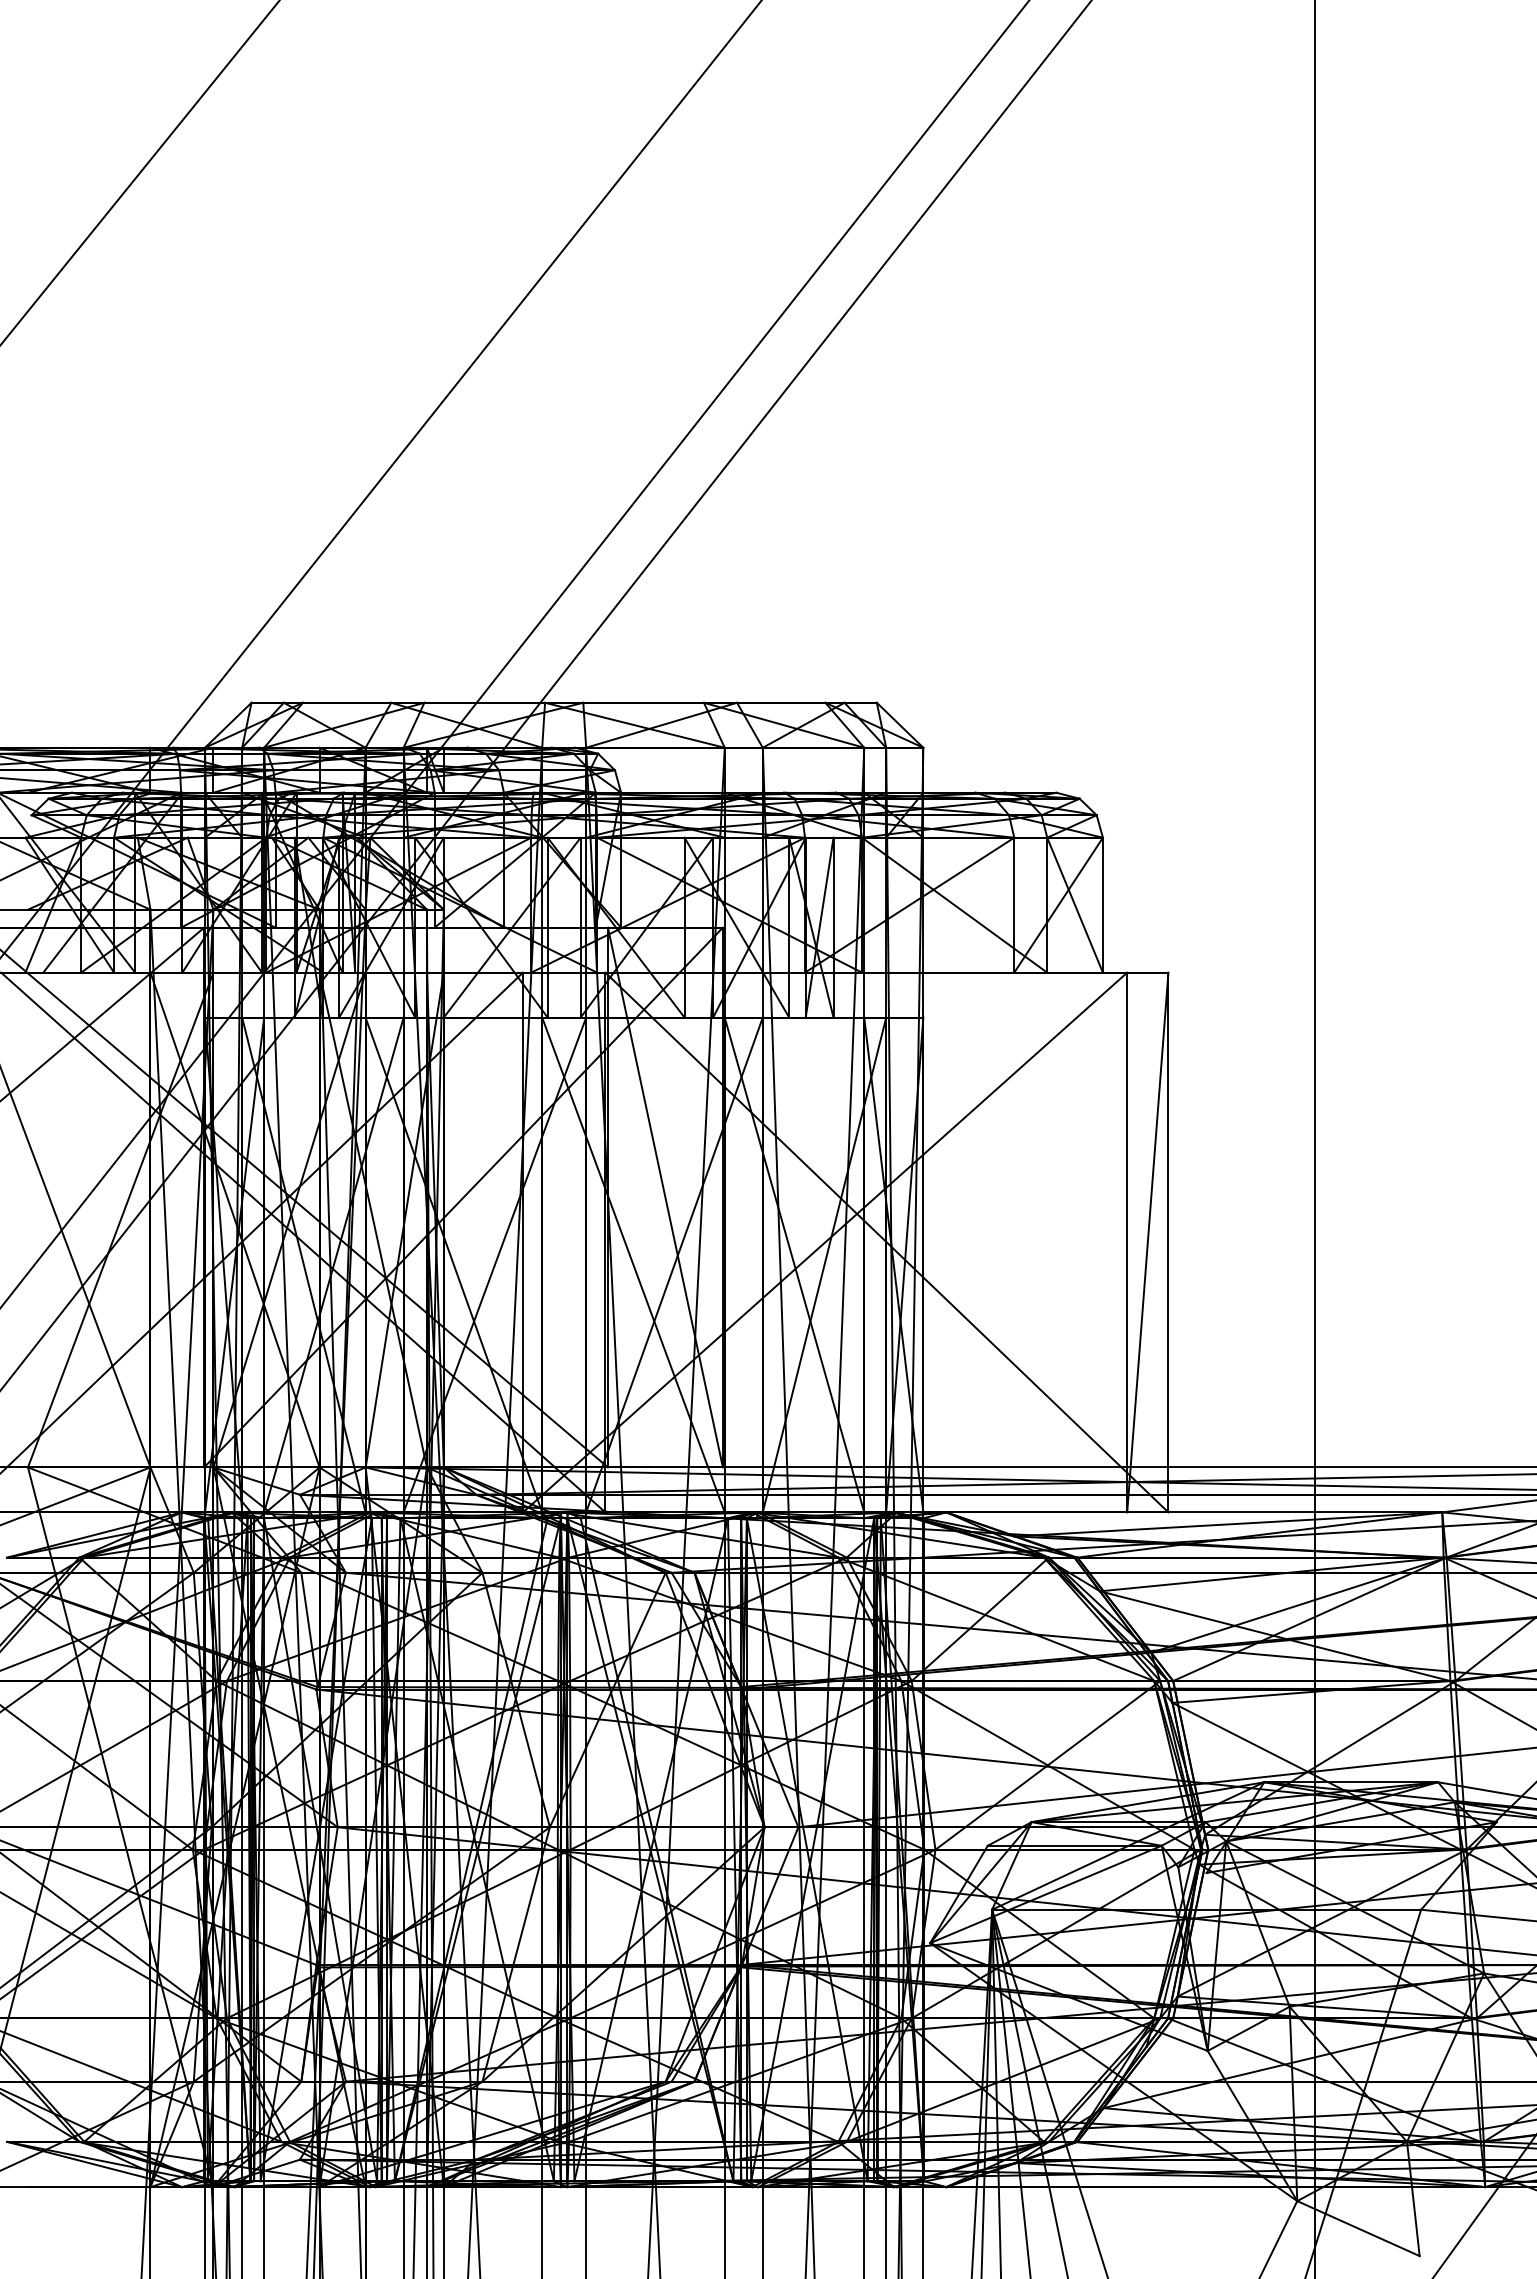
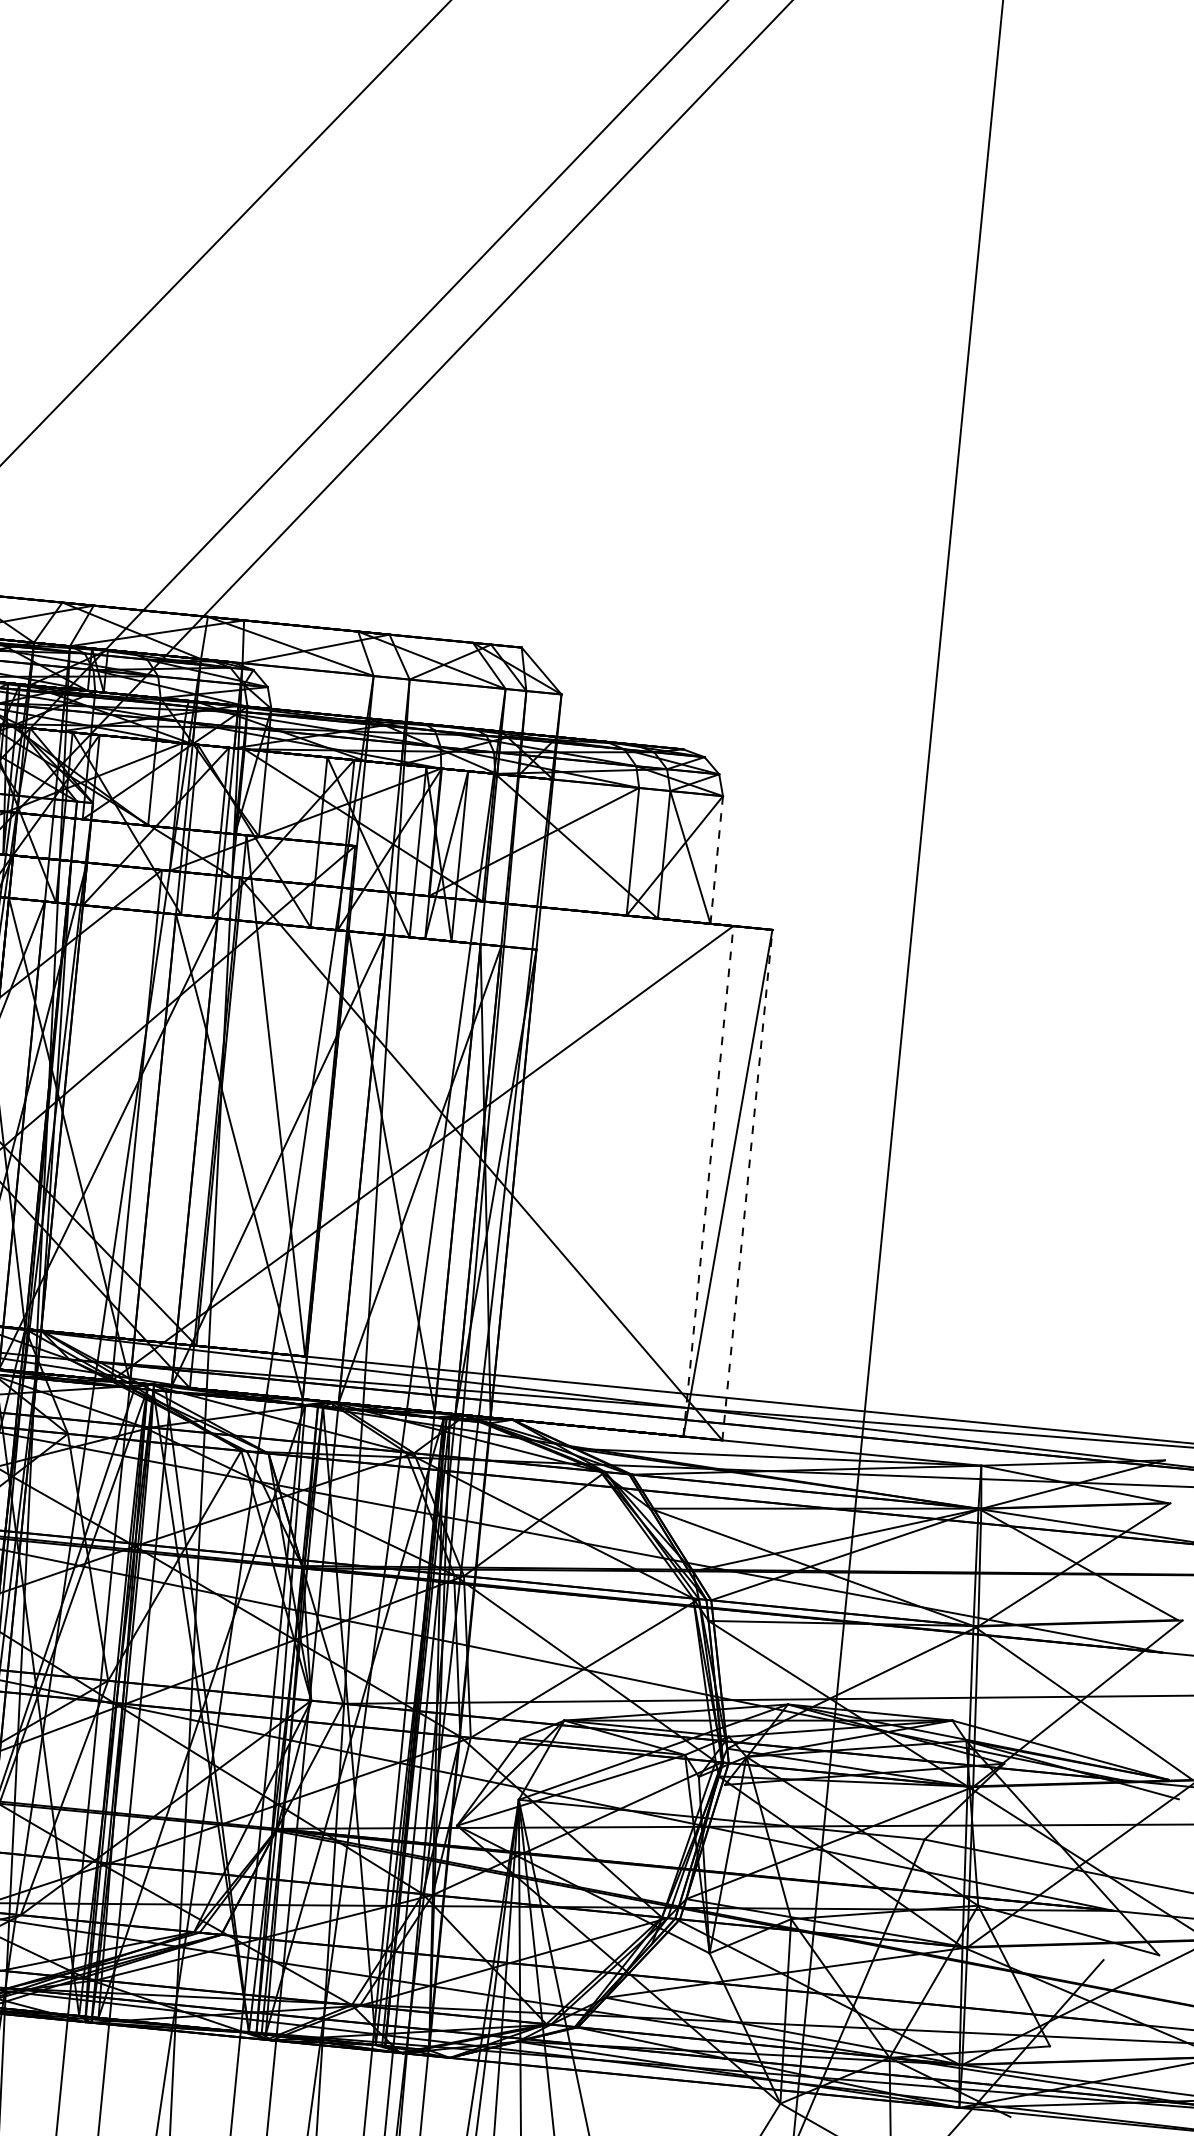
line: (1102, 905) -> (716, 860), solid -> dashed
line: (1127, 1242) -> (708, 1181), solid -> dashed
line: (1168, 1242) -> (747, 1185), solid -> dashed

